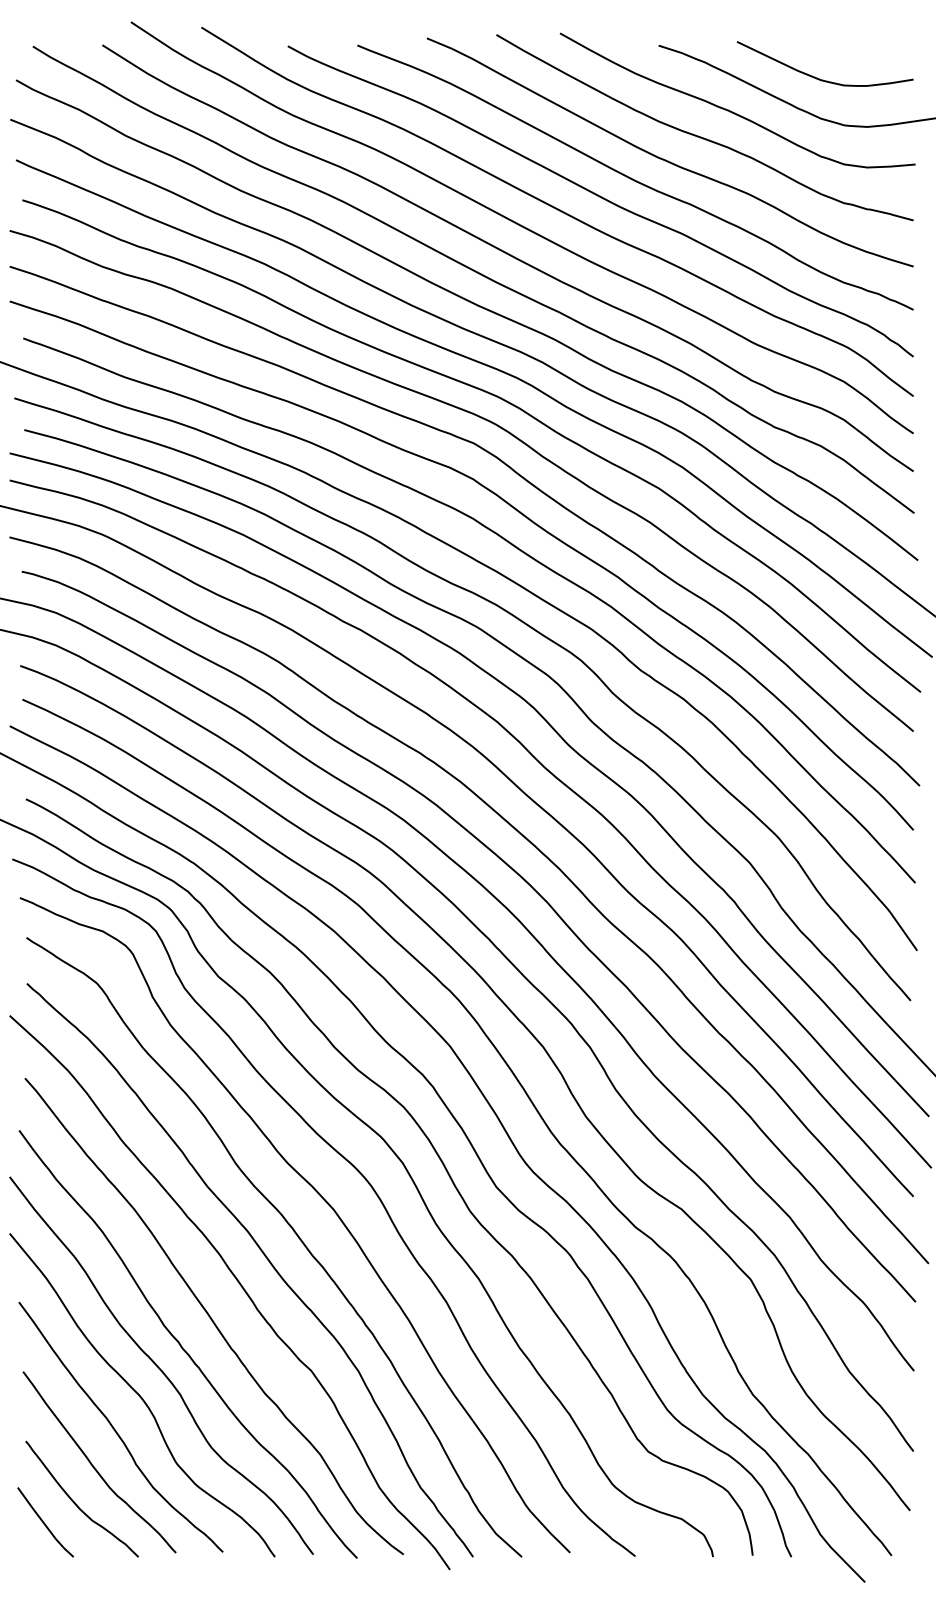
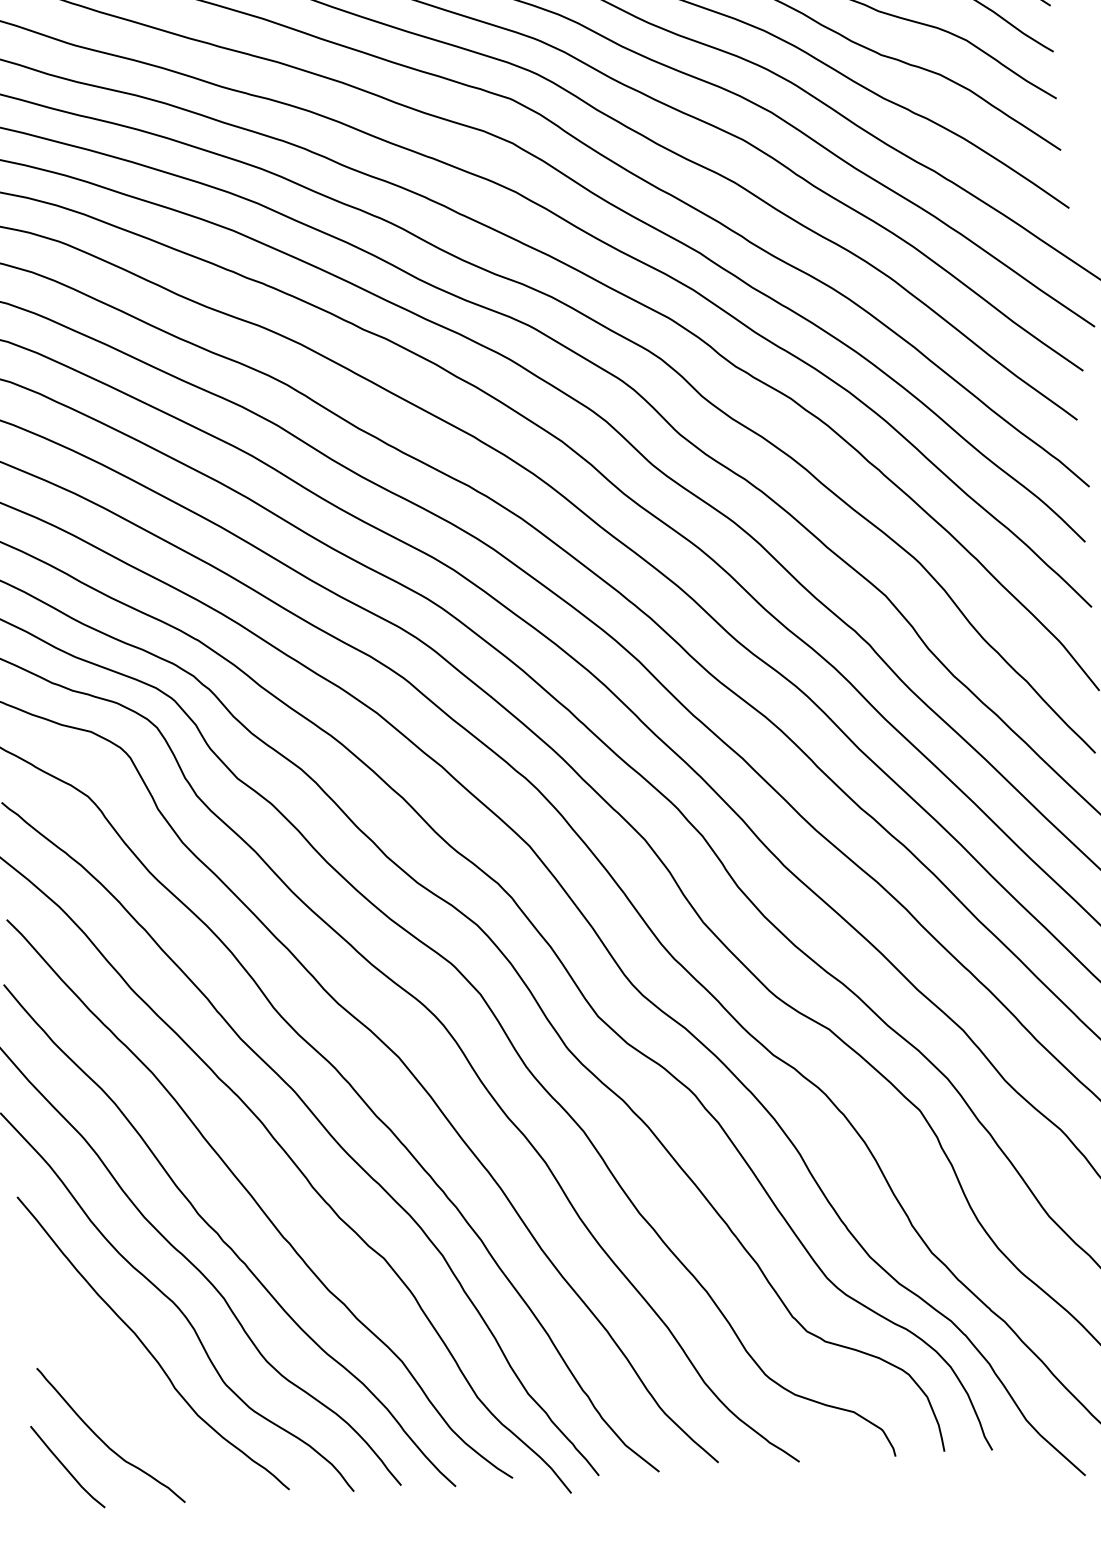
curve: (94, 1466) -> (123, 1394), removed

